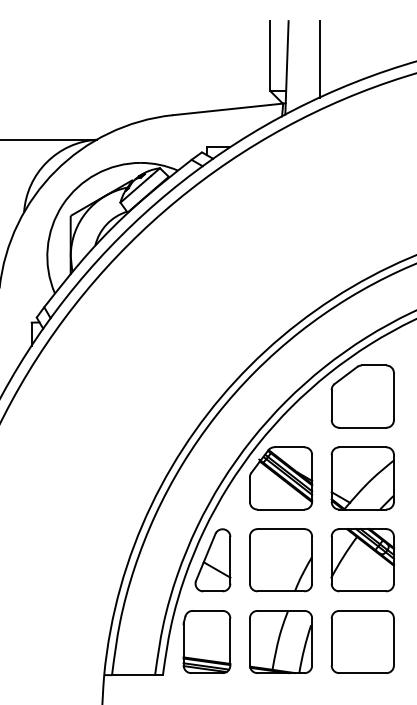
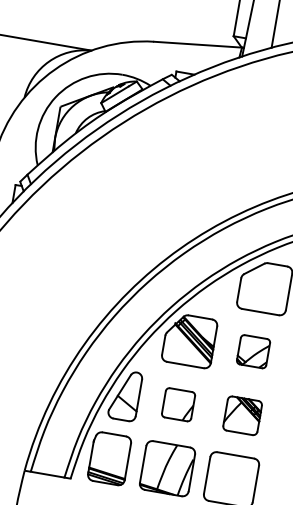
part: (362, 478) -> (253, 351), size x0.6
part: (280, 560) -> (178, 404), size x0.6
part: (362, 560) -> (242, 415), size x0.7

